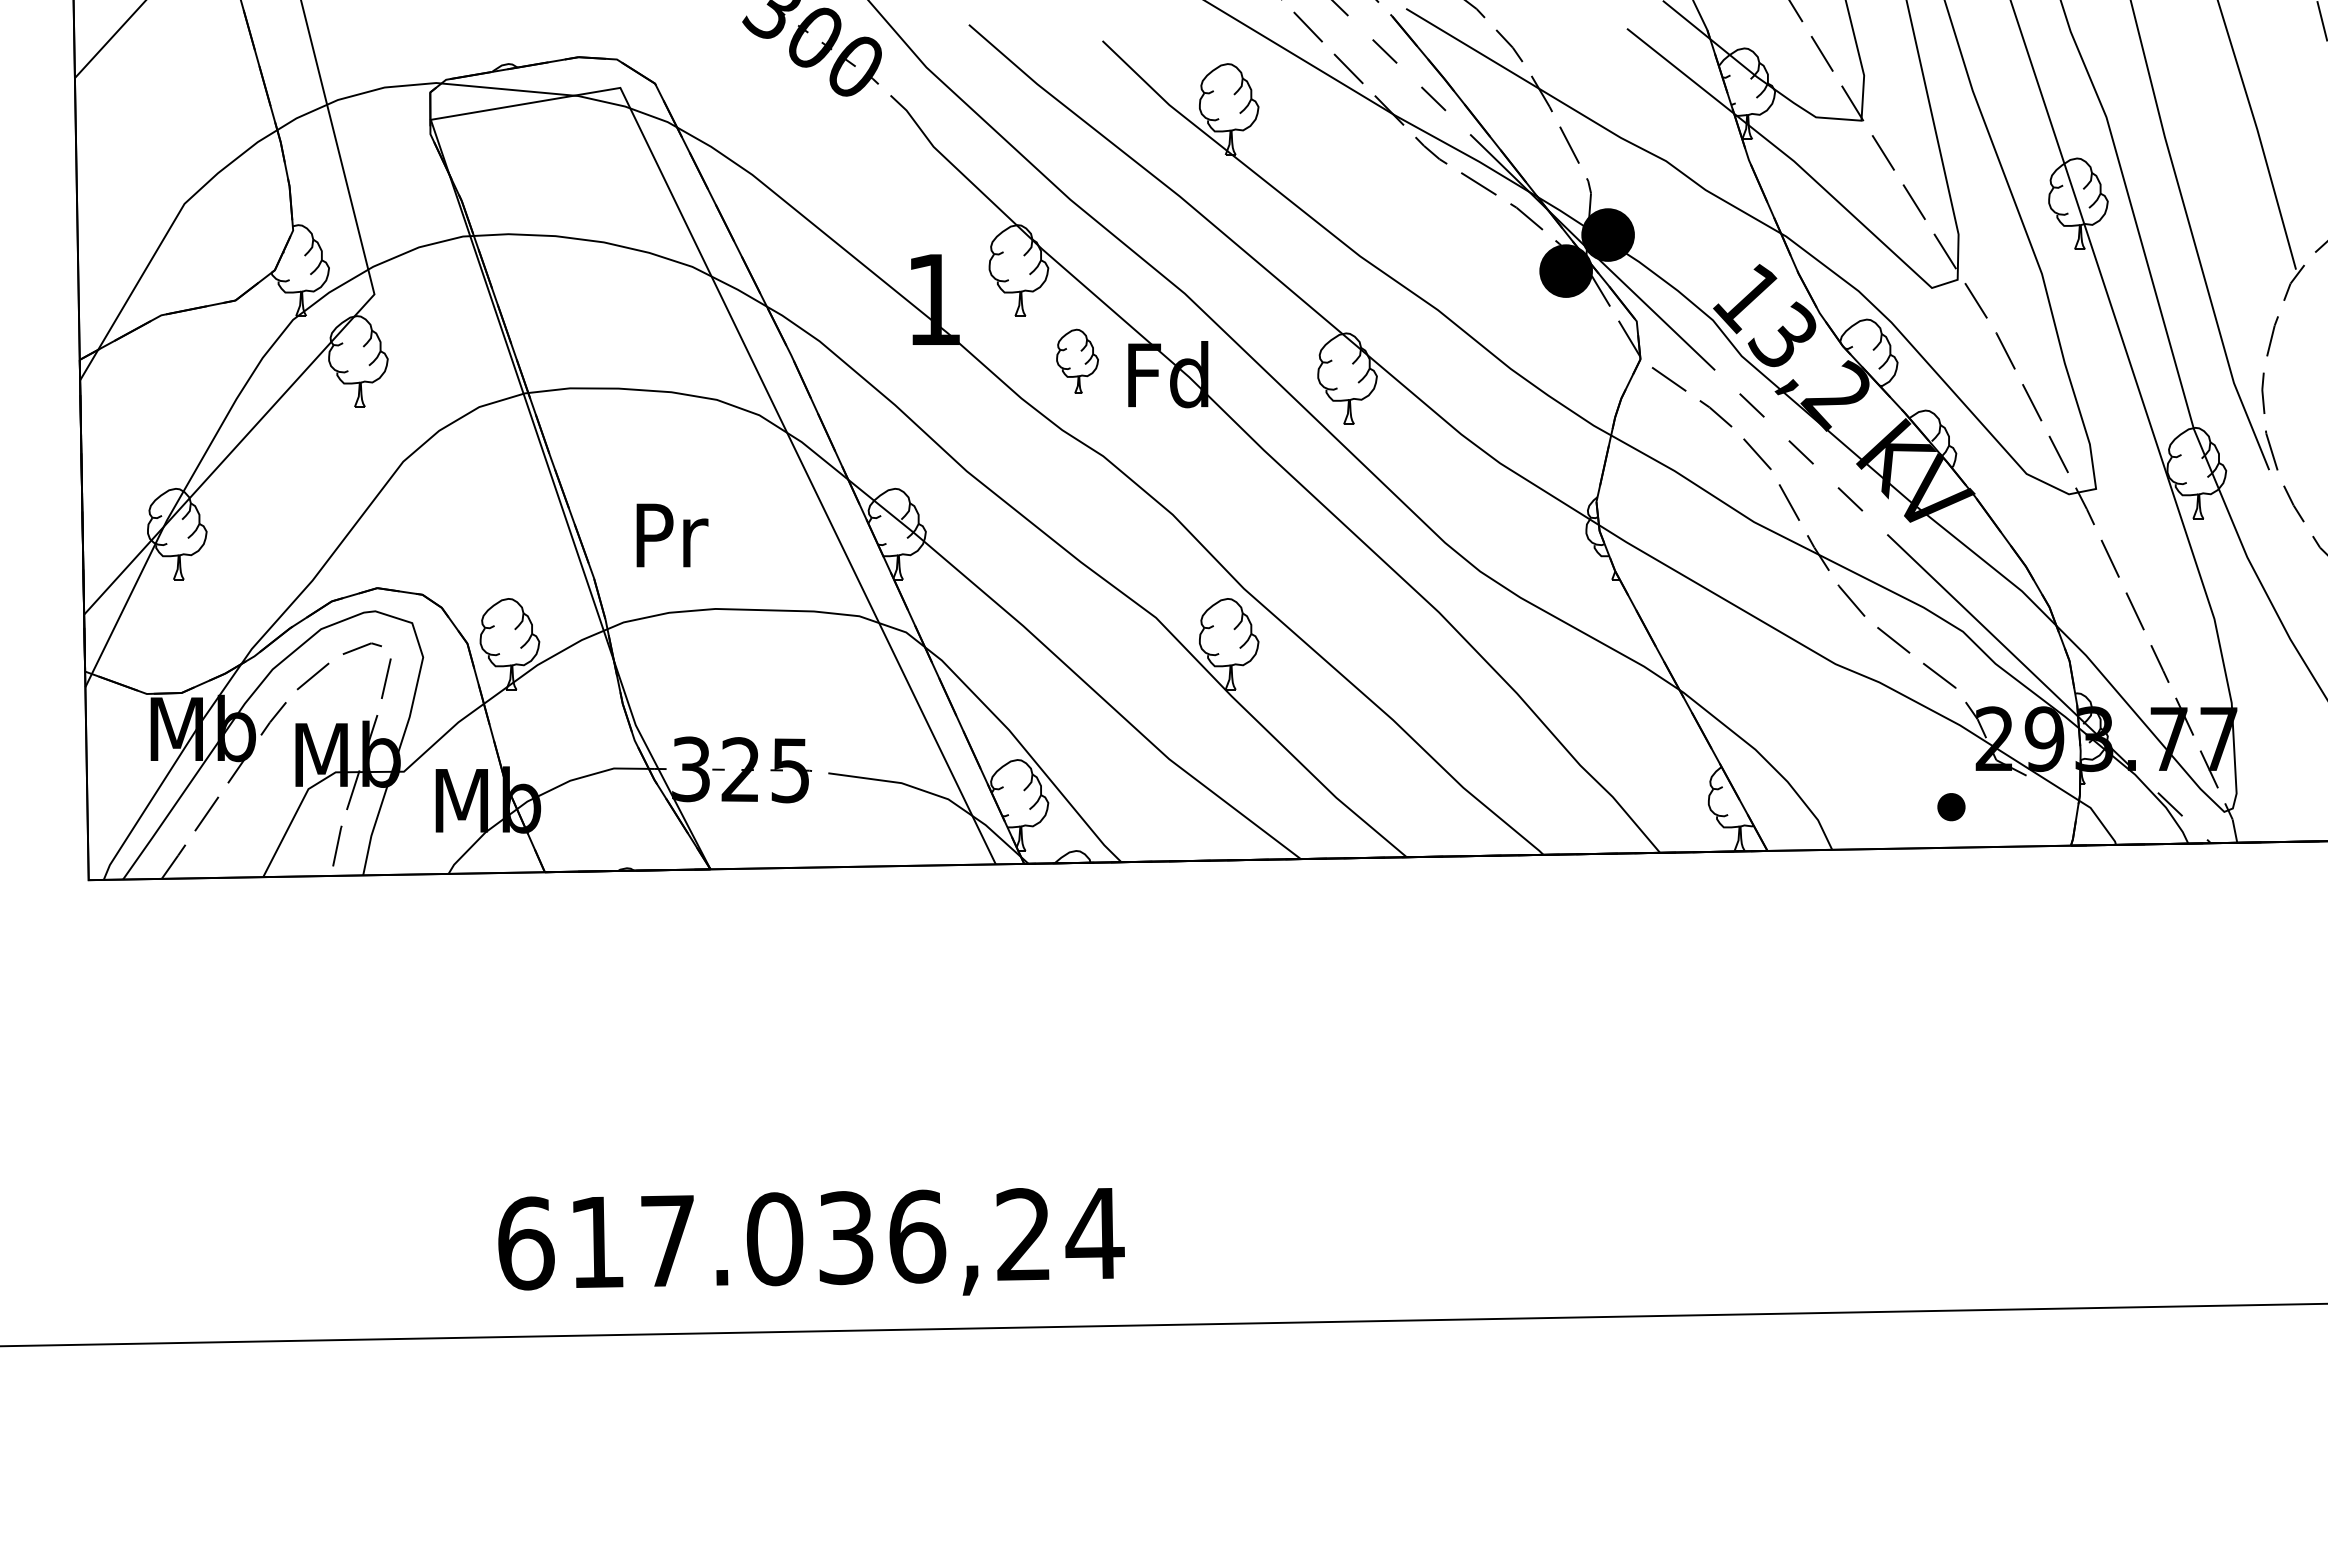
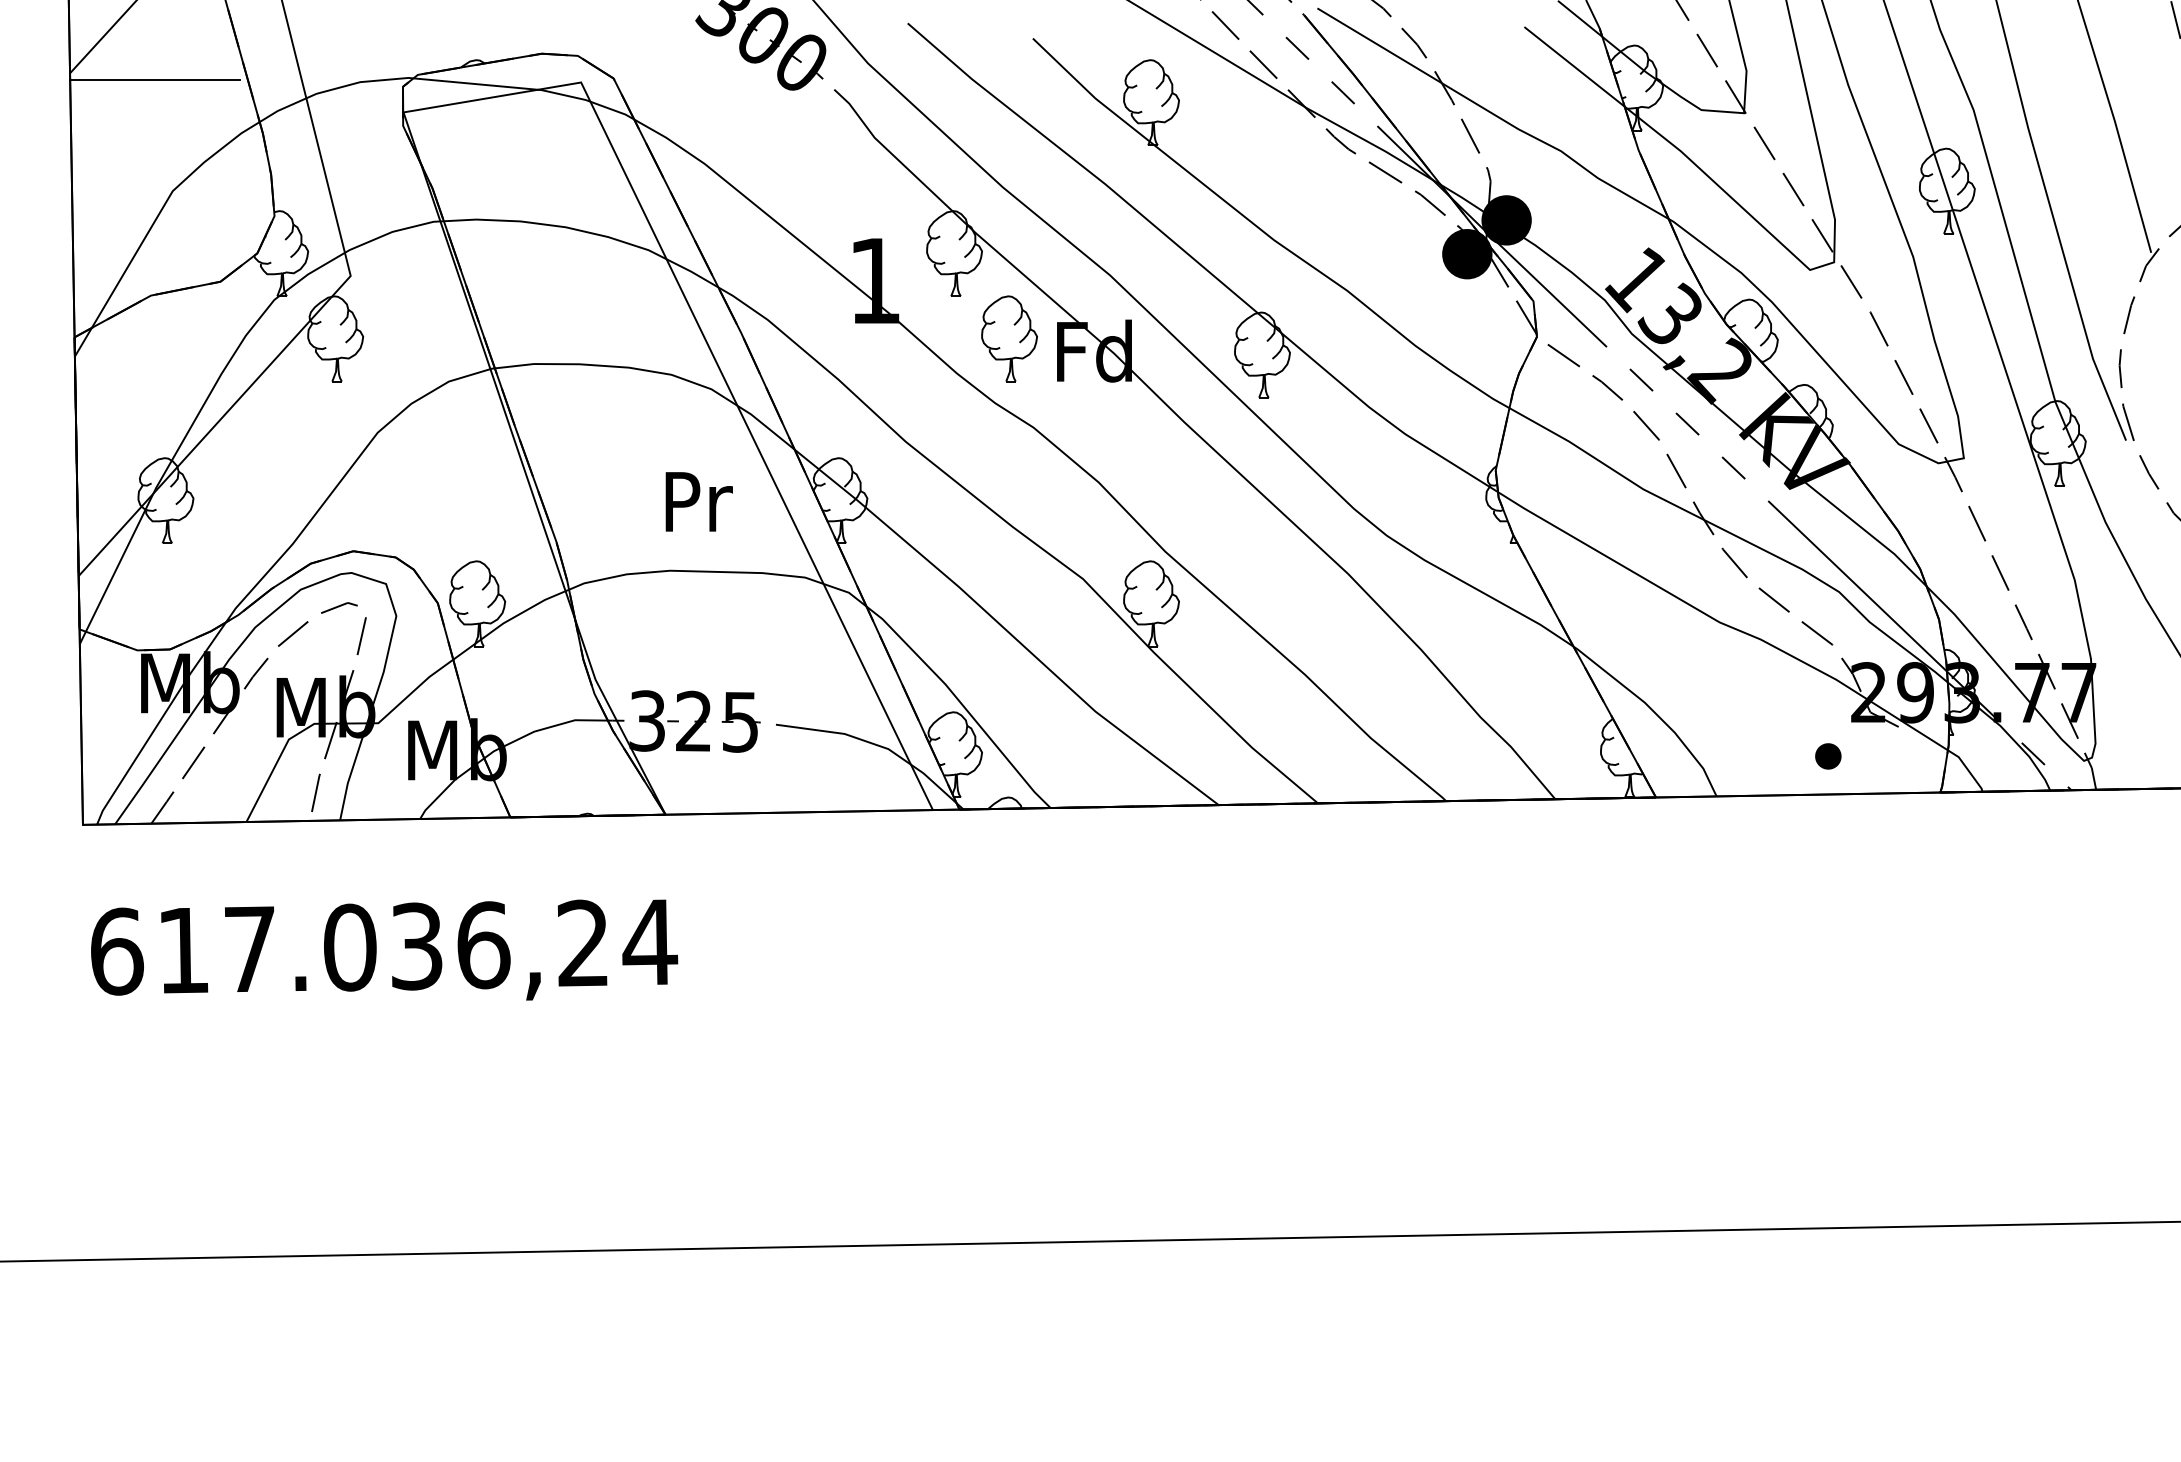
line: (165, 84) -> (154, 79), added
part: (1077, 361) -> (1009, 338), size x1.43
text: (672, 535) -> (699, 501), moved
text: (811, 1241) -> (384, 949), moved

